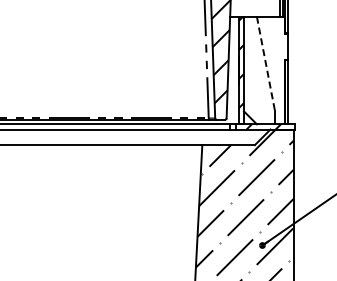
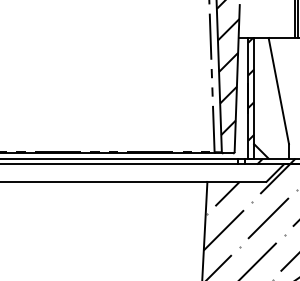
line: (266, 64) -> (279, 91), dashed -> solid

